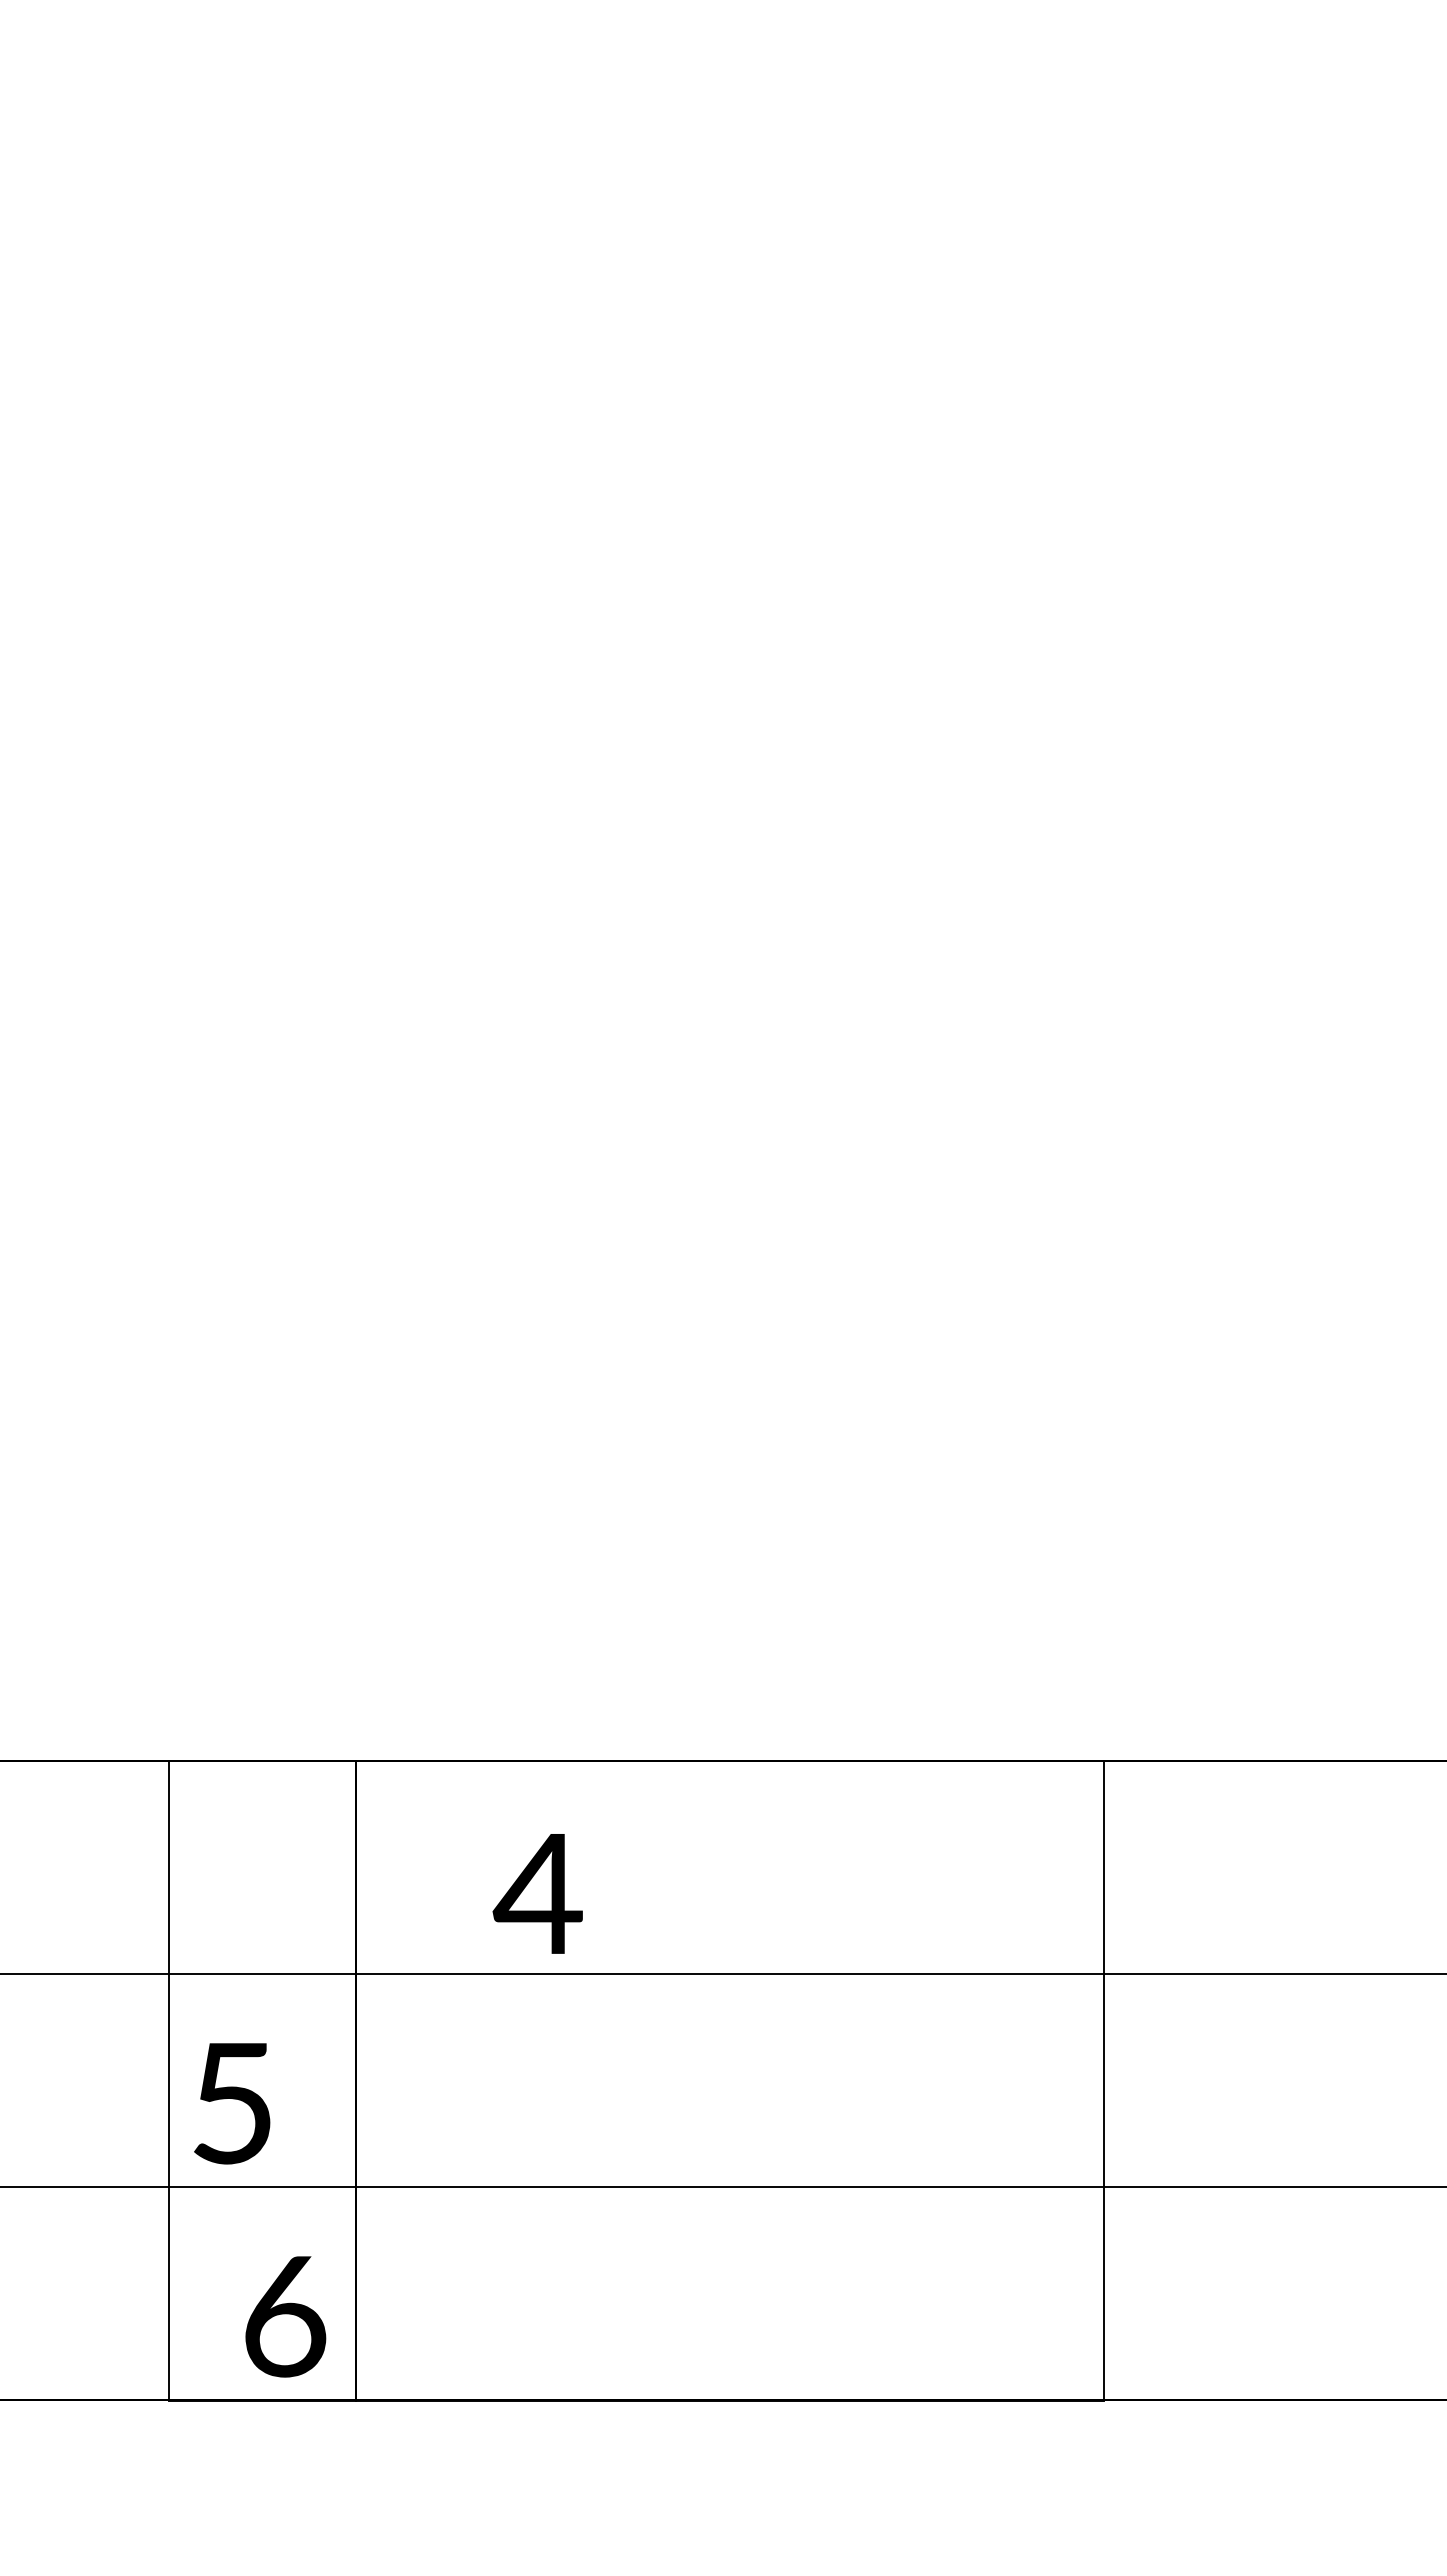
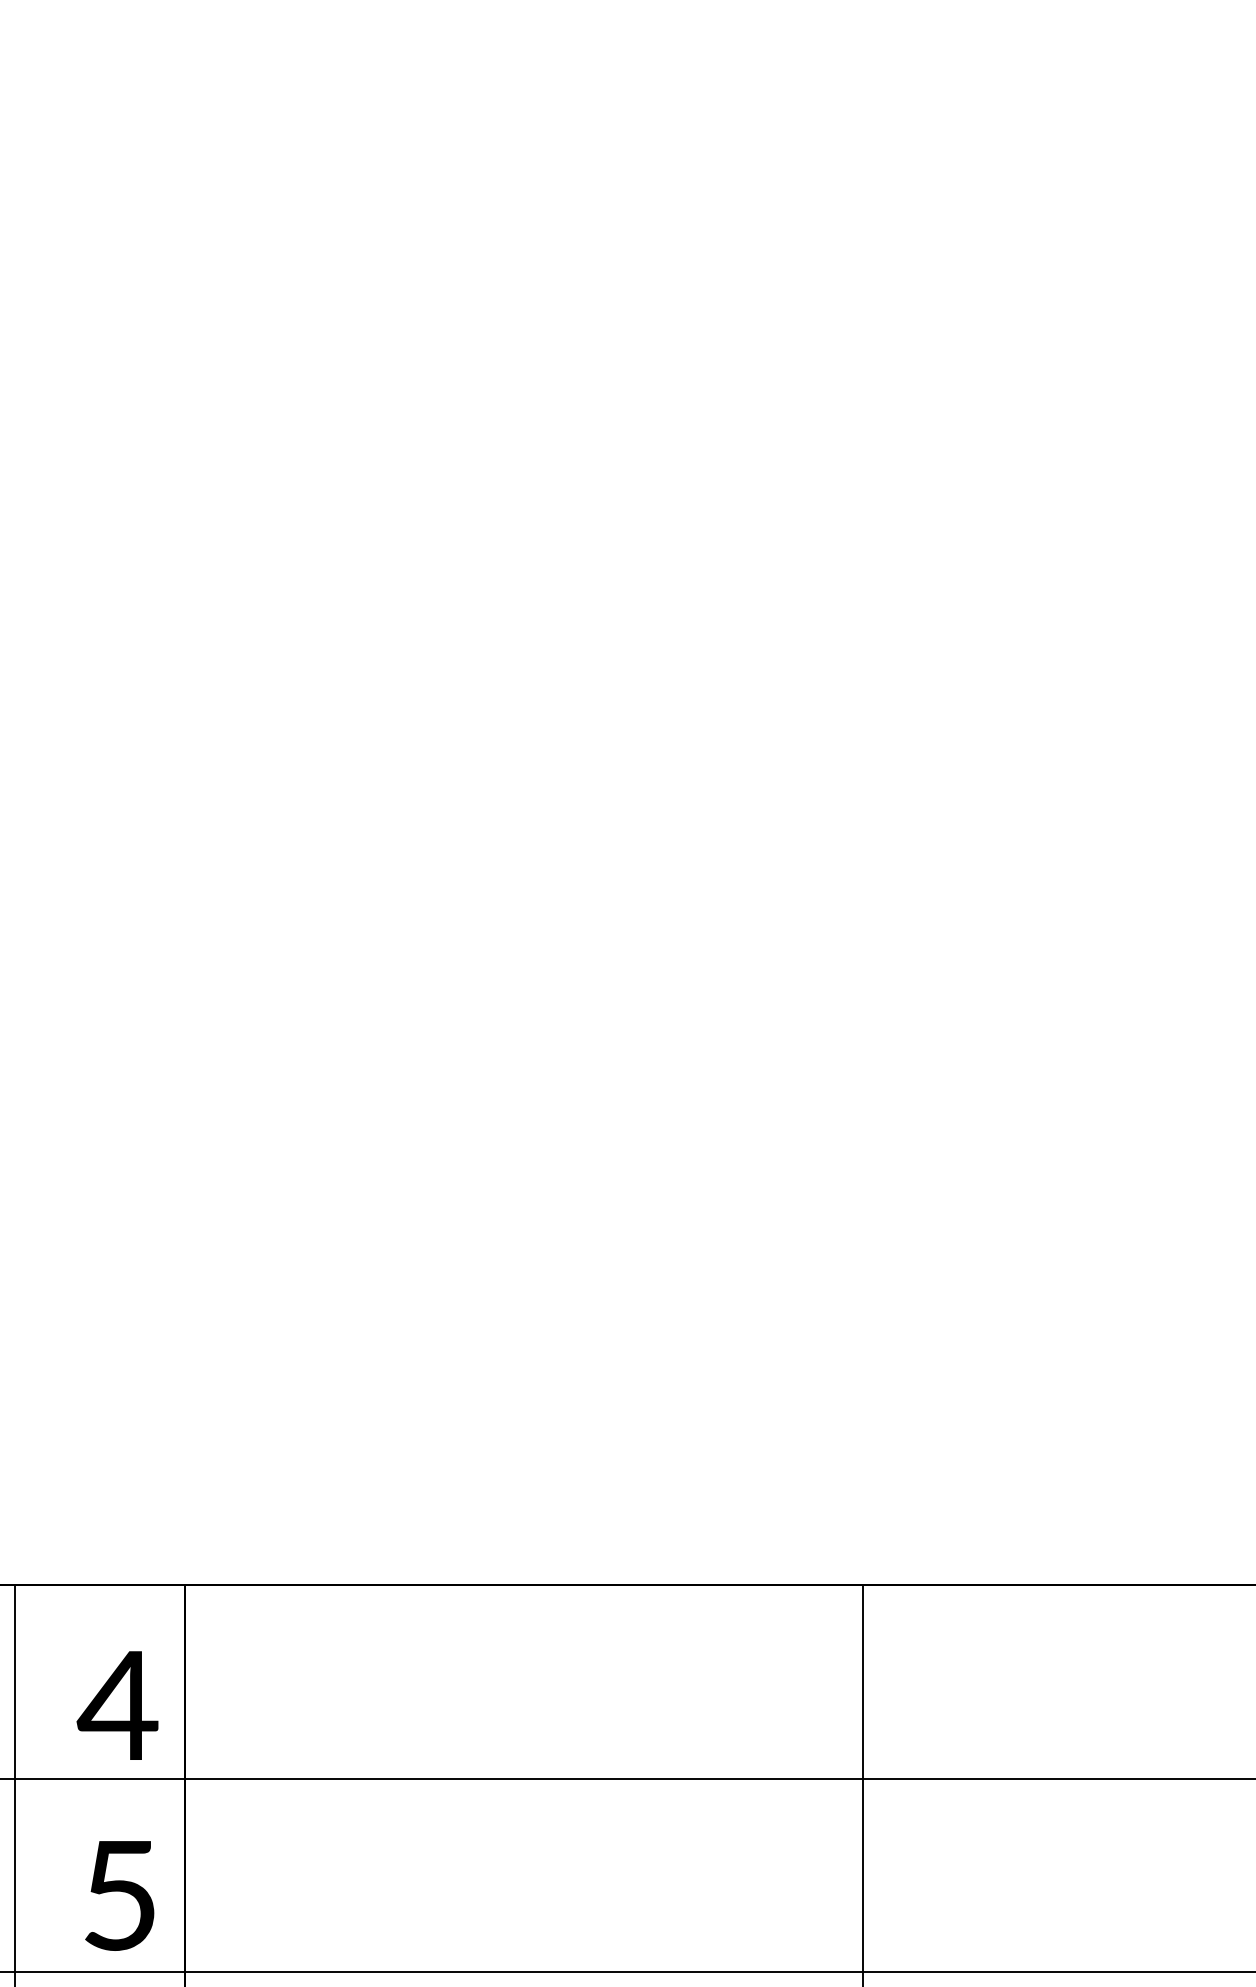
text: (537, 1893) -> (117, 1705), moved
text: (232, 2103) -> (120, 1895), moved

